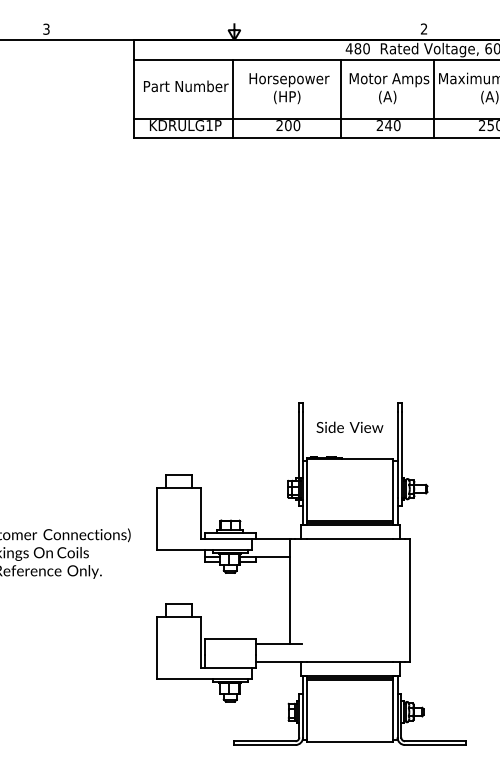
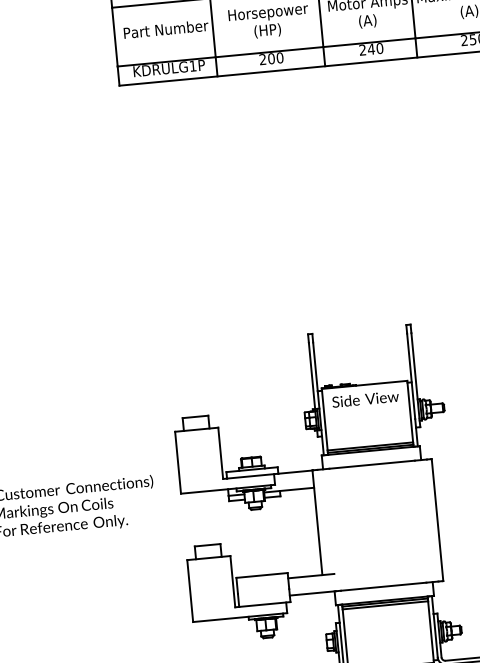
text: (349, 426) -> (365, 398), moved

